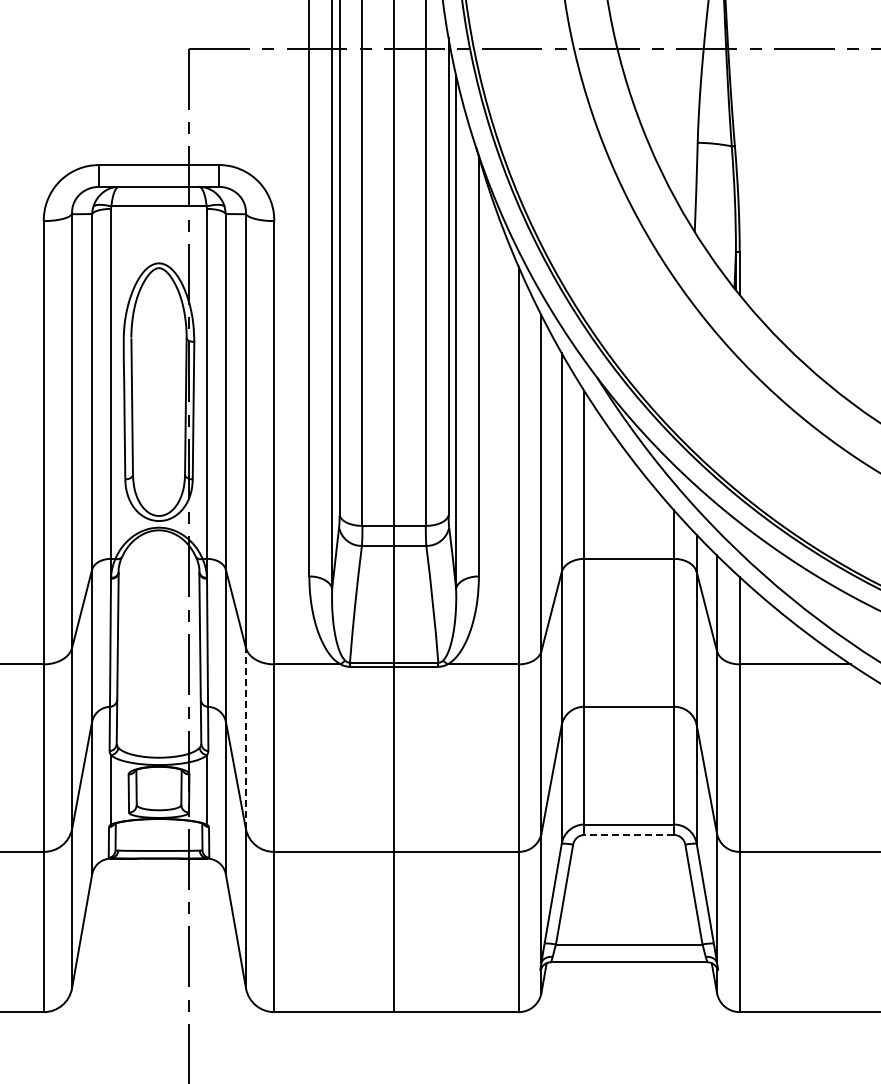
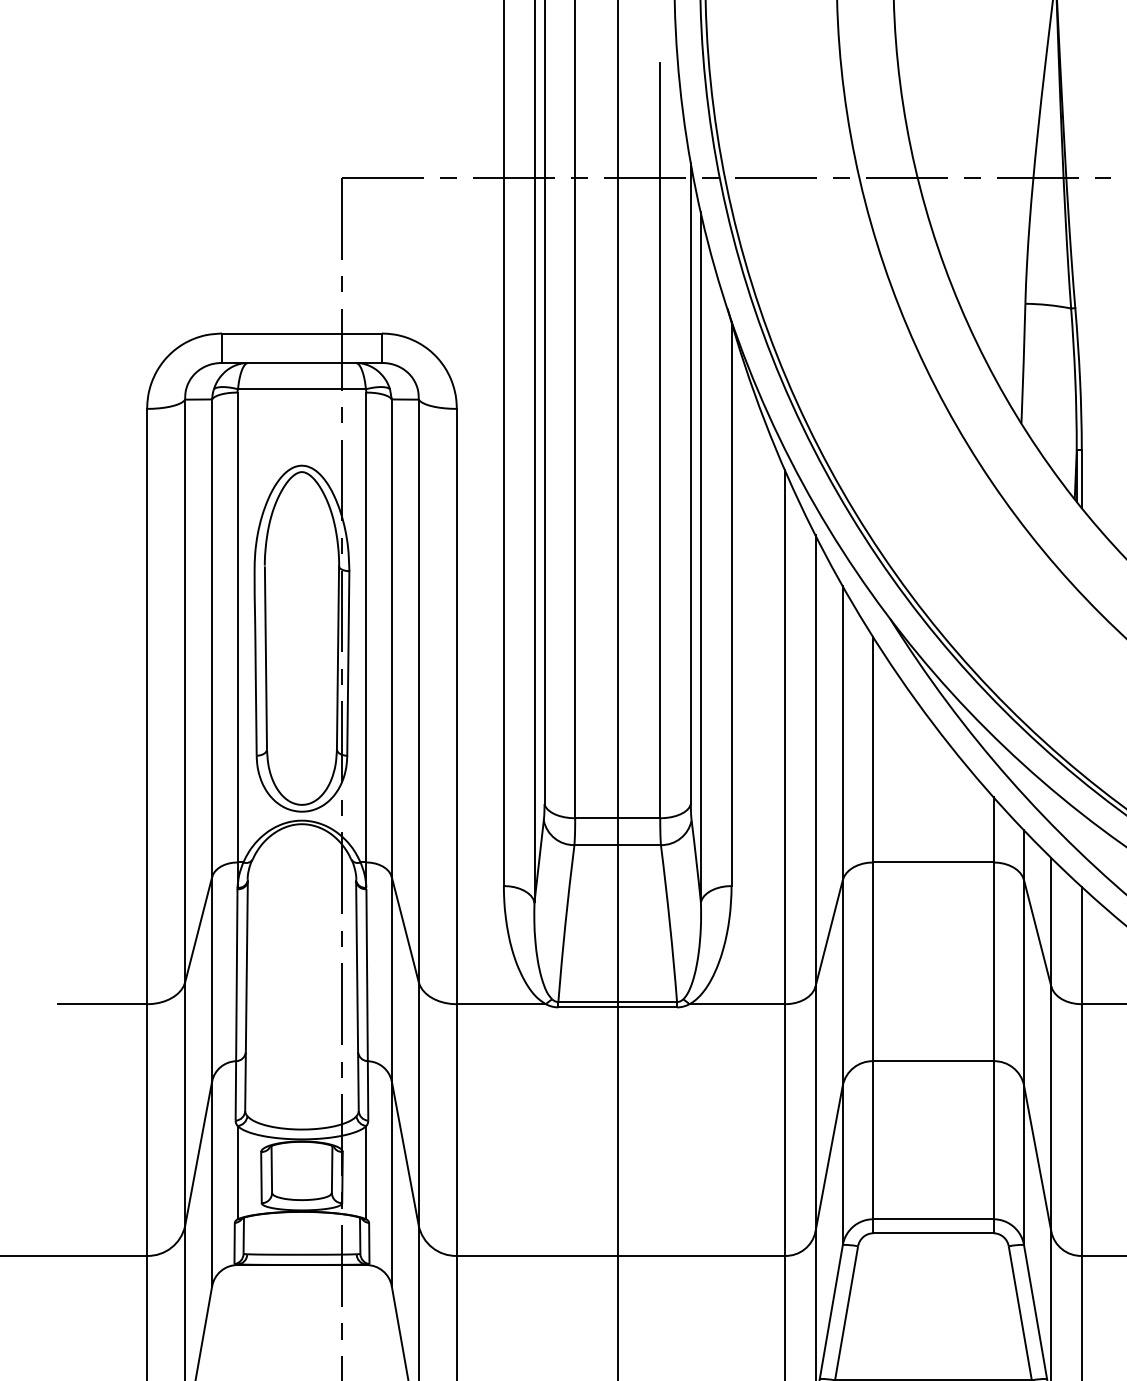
line: (246, 738) -> (419, 1103), dashed -> solid
line: (629, 834) -> (933, 1232), dashed -> solid

